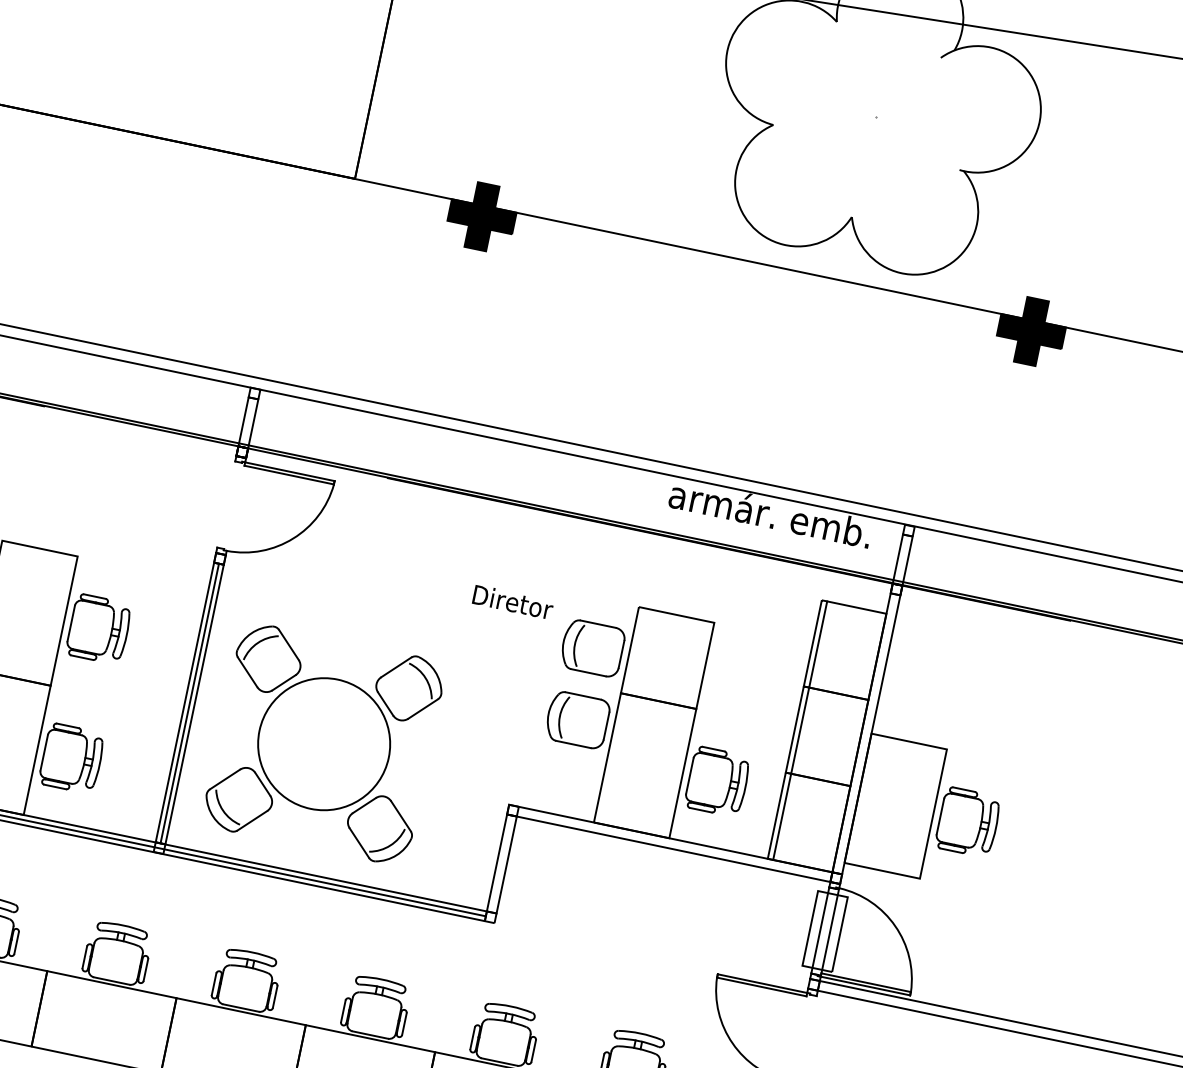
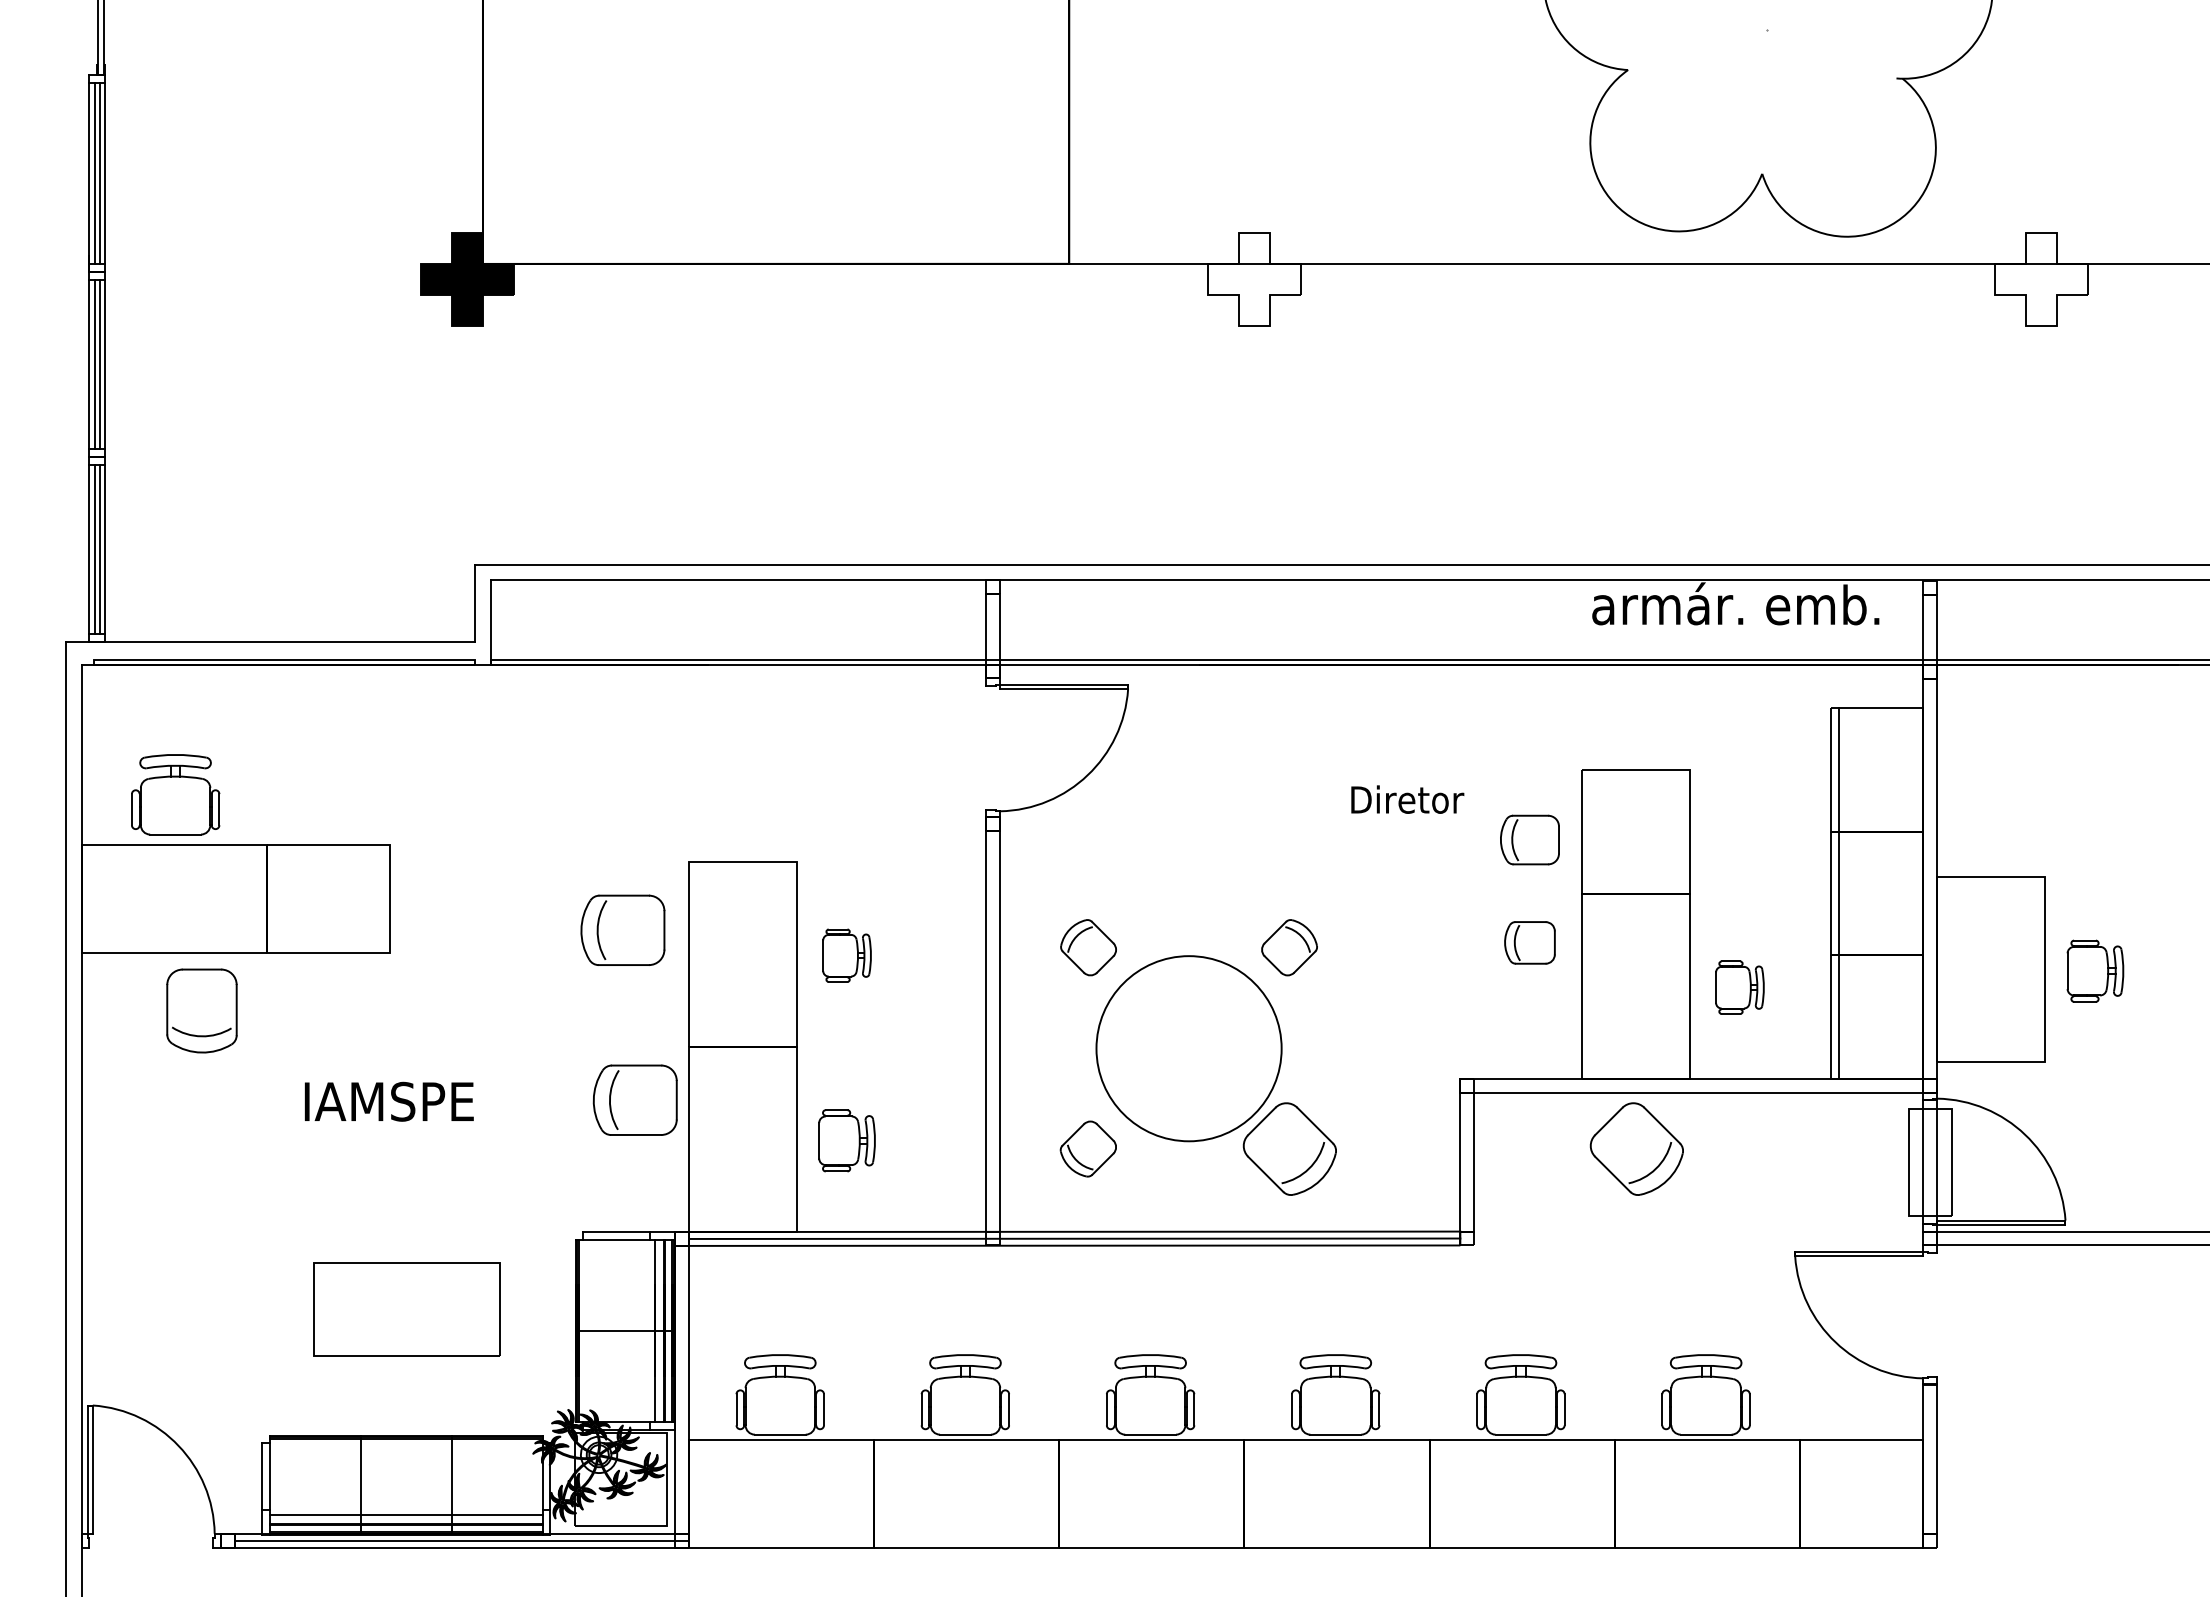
fill: (482, 216) -> (1254, 279), removed
fill: (1031, 331) -> (2041, 279), removed
part: (98, 629) -> (846, 955), size x0.6
part: (592, 647) -> (1529, 839), size x0.7
part: (268, 658) -> (1088, 947), size x0.6
part: (409, 688) -> (1289, 947), size x0.6
line: (189, 703) -> (992, 1031), removed
part: (577, 719) -> (1529, 942), size x0.6
part: (71, 758) -> (846, 1140), size x0.7
part: (717, 781) -> (1739, 987), size x0.6
part: (239, 799) -> (1088, 1148), size x0.6
part: (968, 821) -> (2095, 970), size x0.7
part: (621, 879) -> (1636, 1148), added

